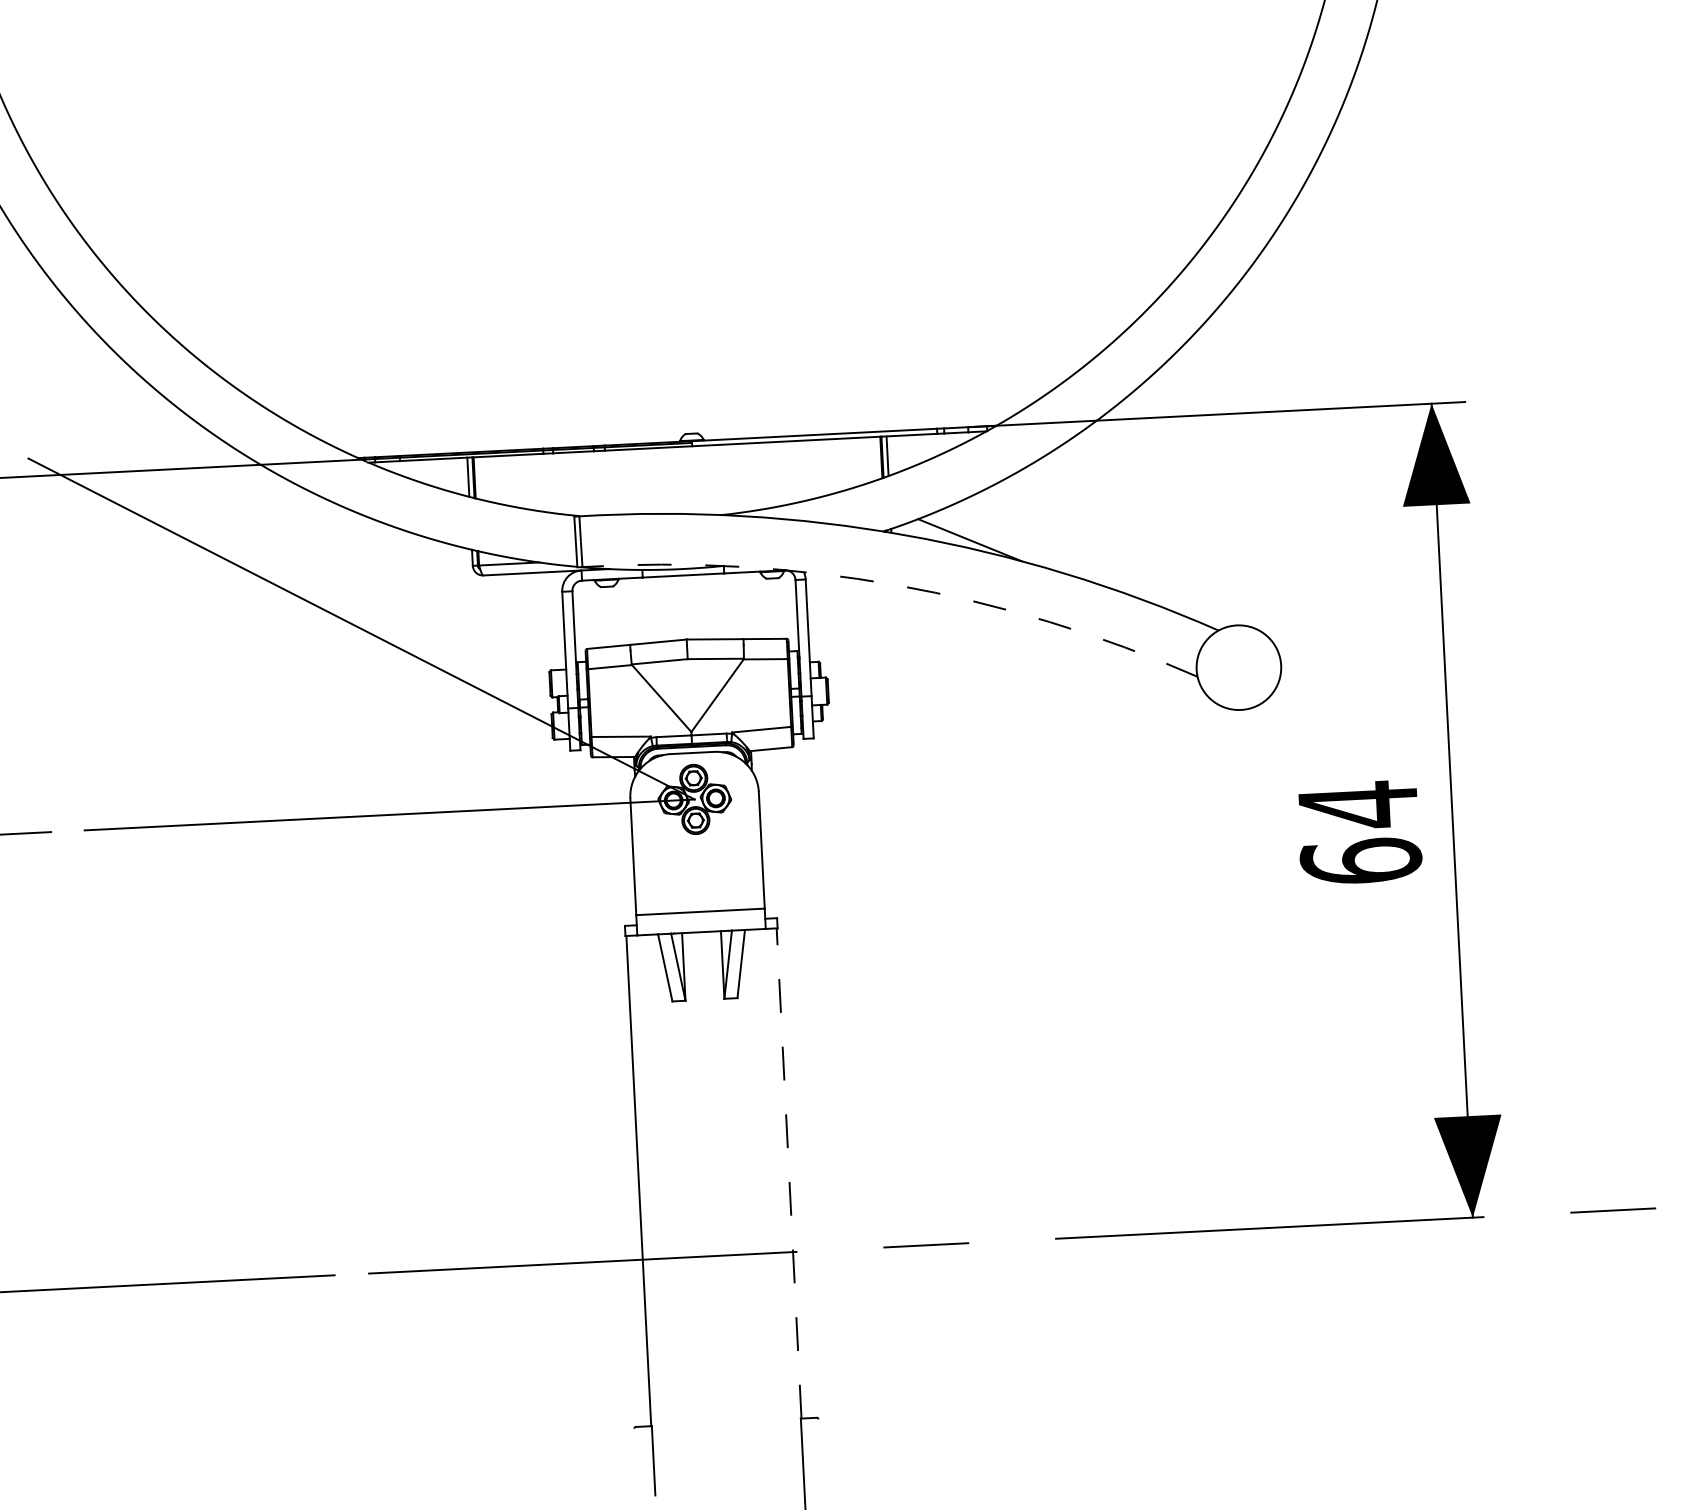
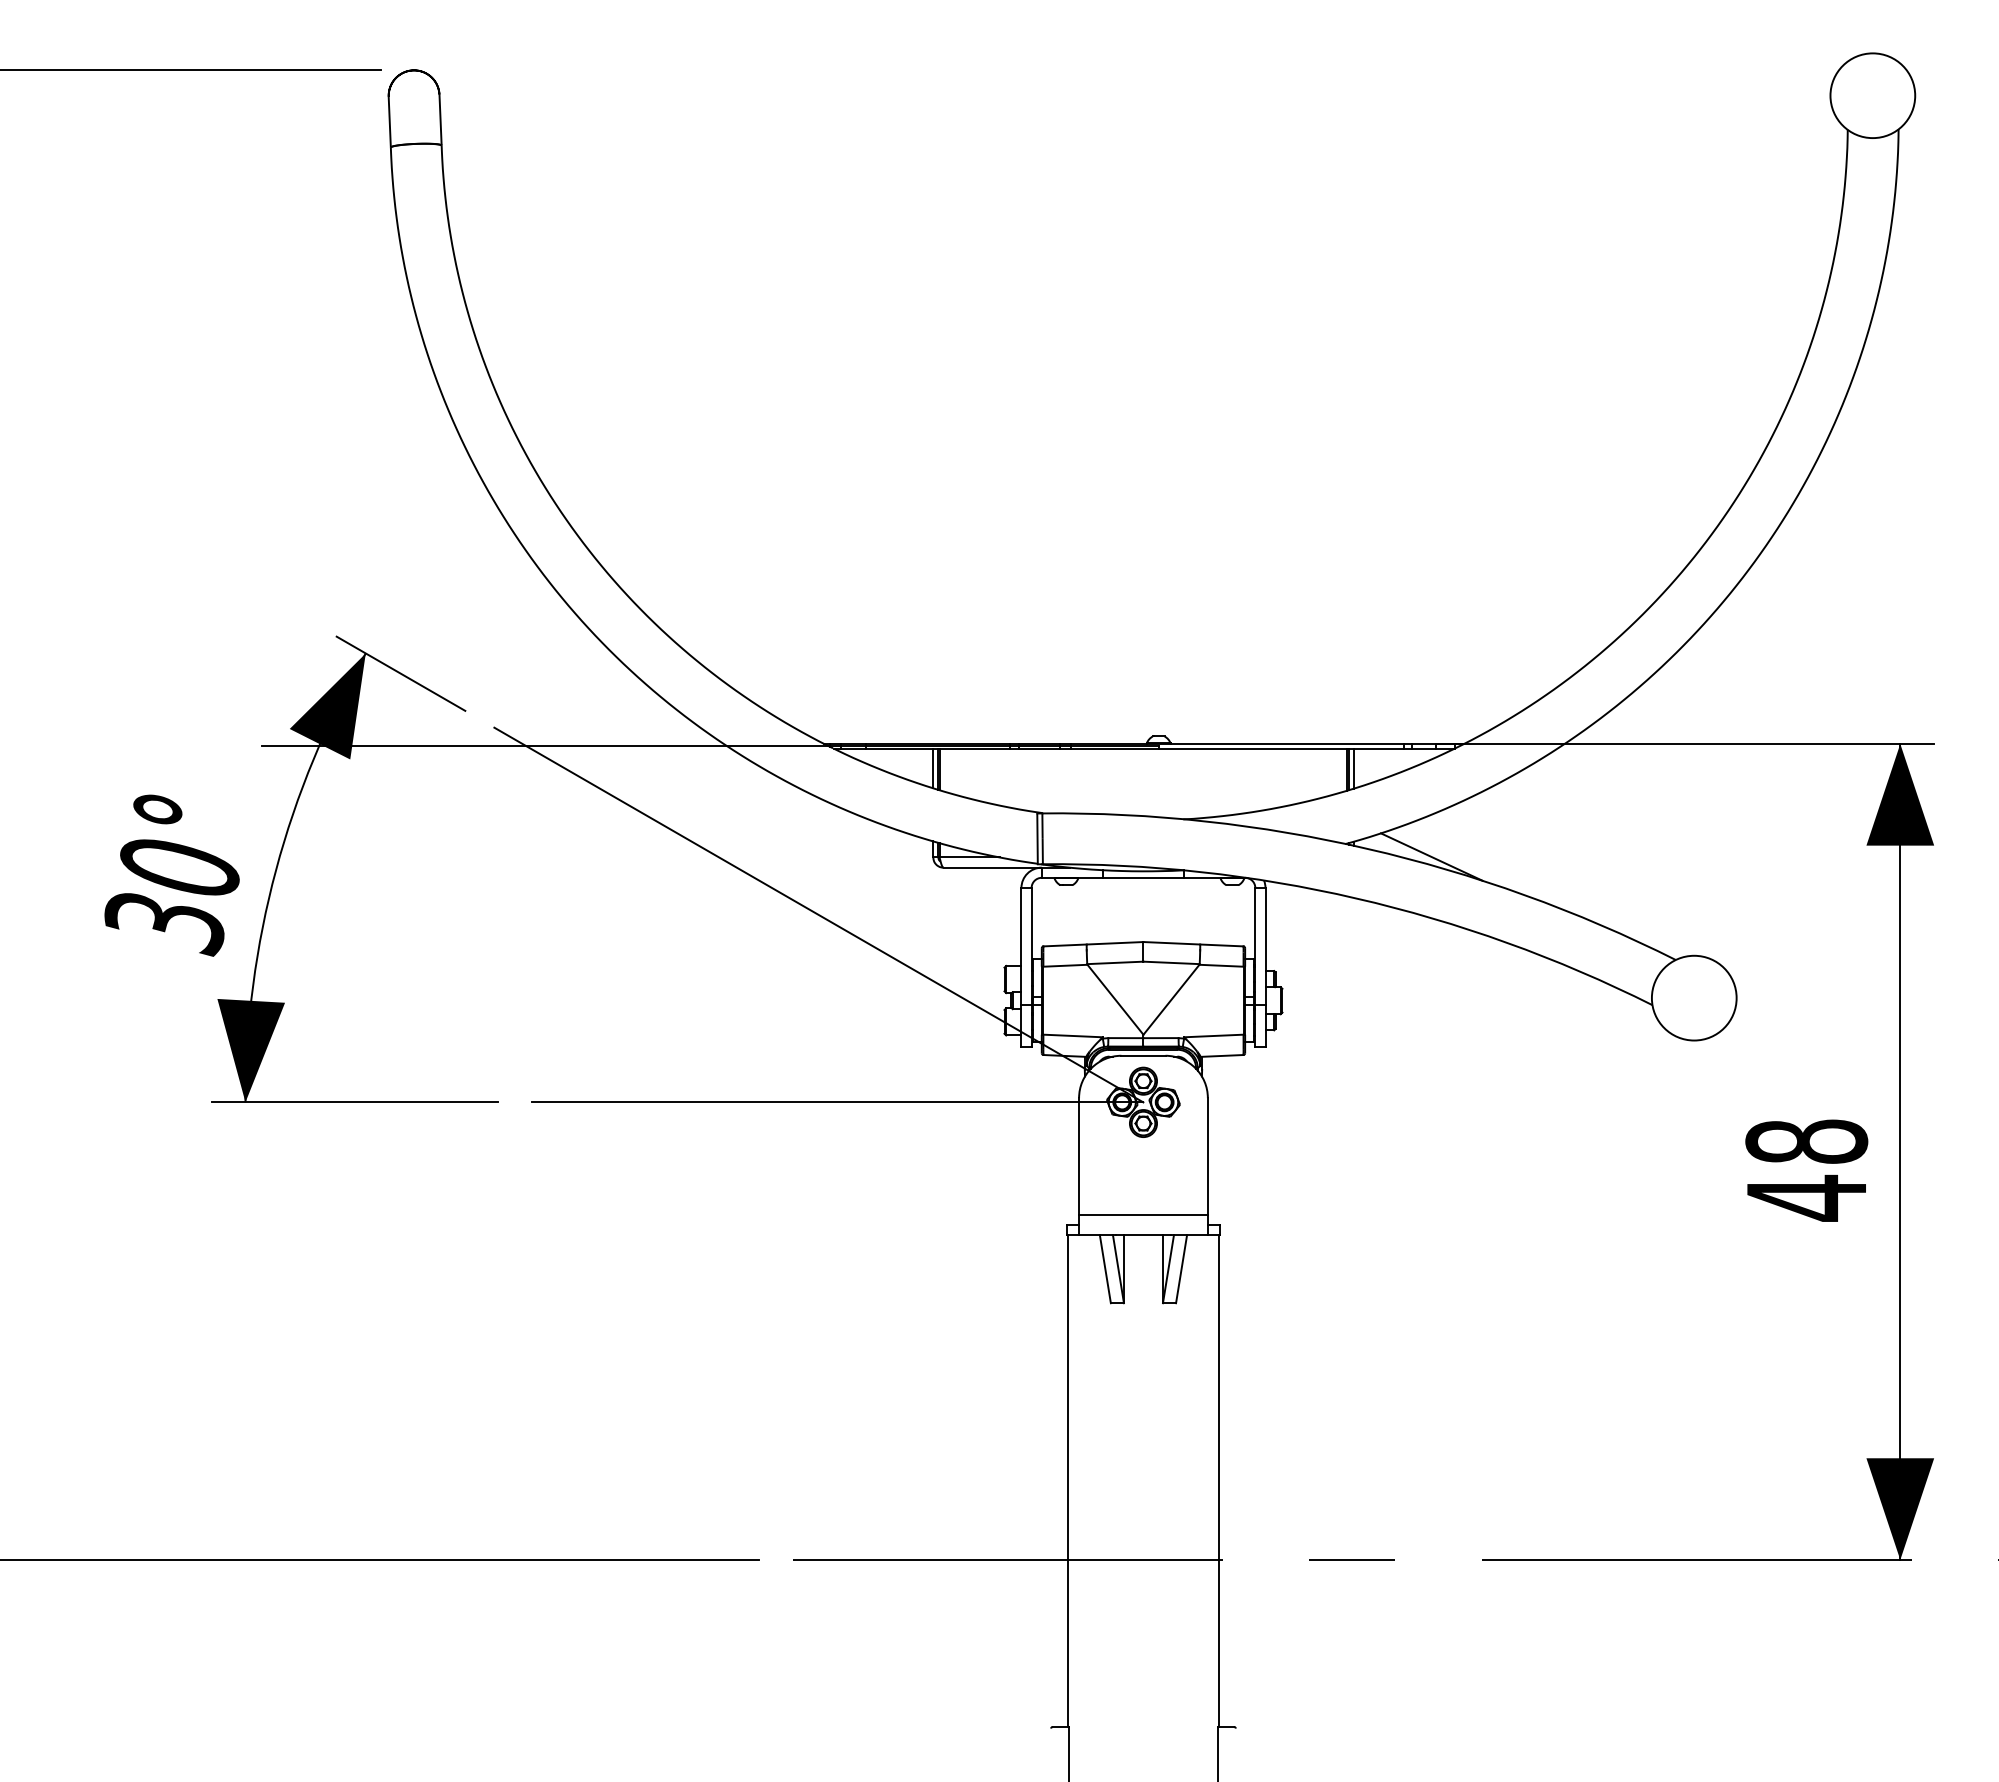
arc: (896, 585) -> (1356, 898), dashed -> solid
text: (1359, 832) -> (1806, 1169), 64 -> 48
line: (788, 1173) -> (1218, 1481), dashed -> solid

